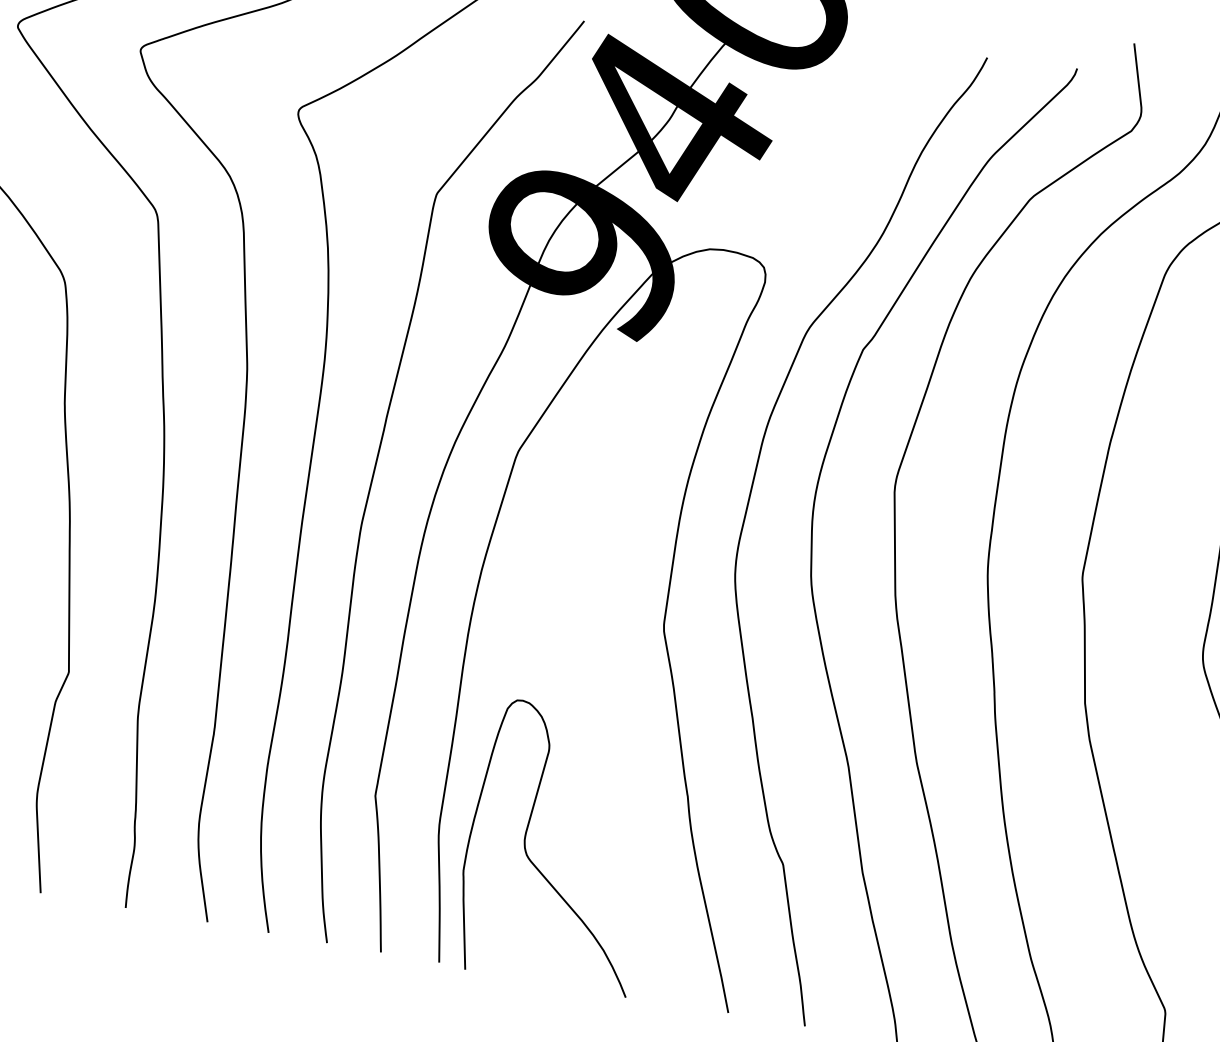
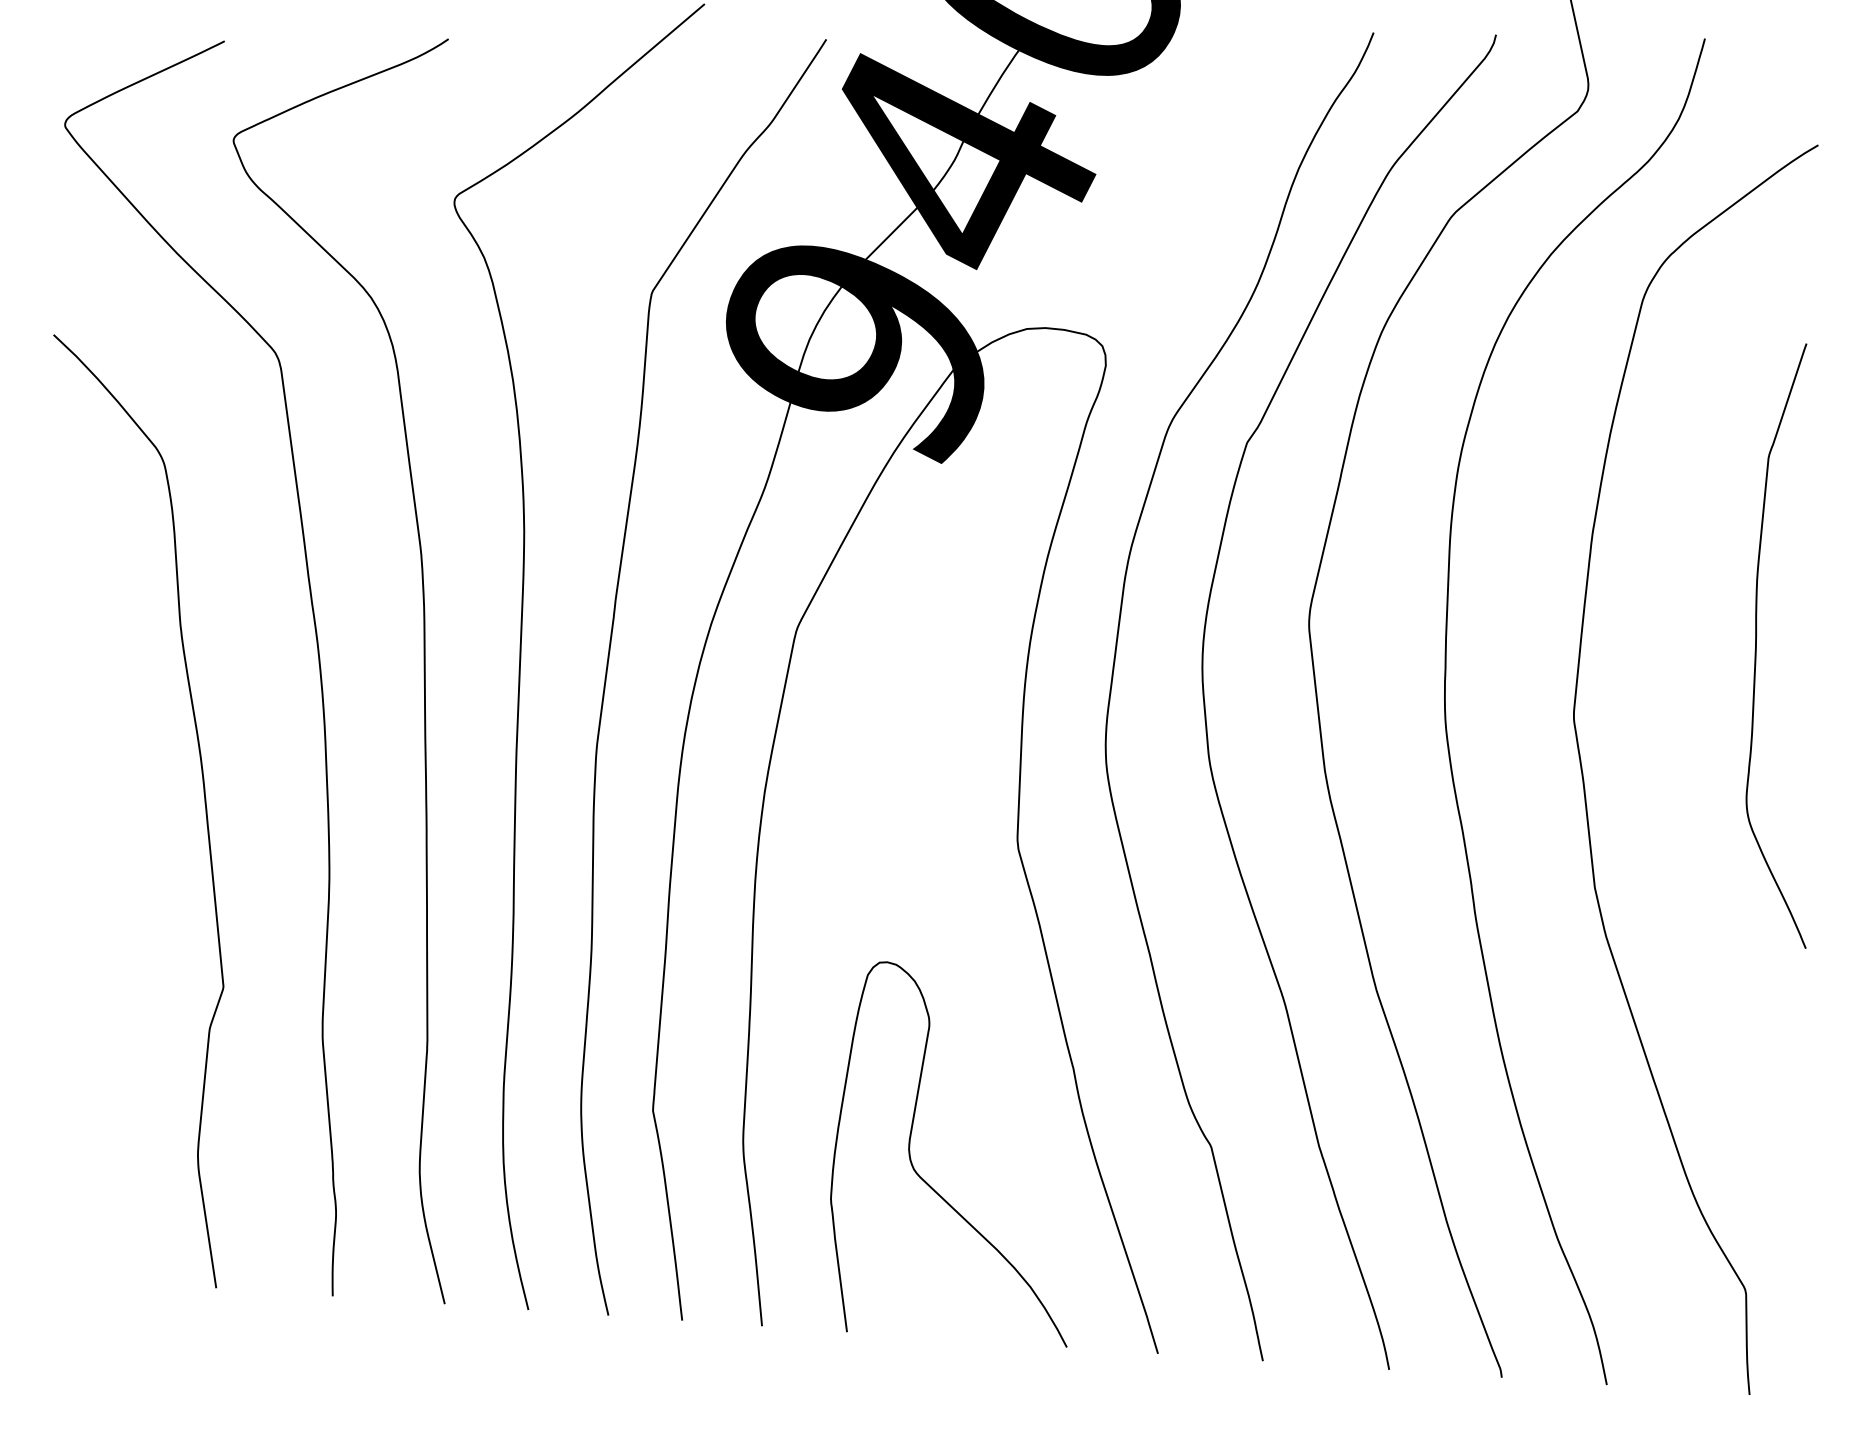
curve: (533, 863) -> (924, 1179), moved

